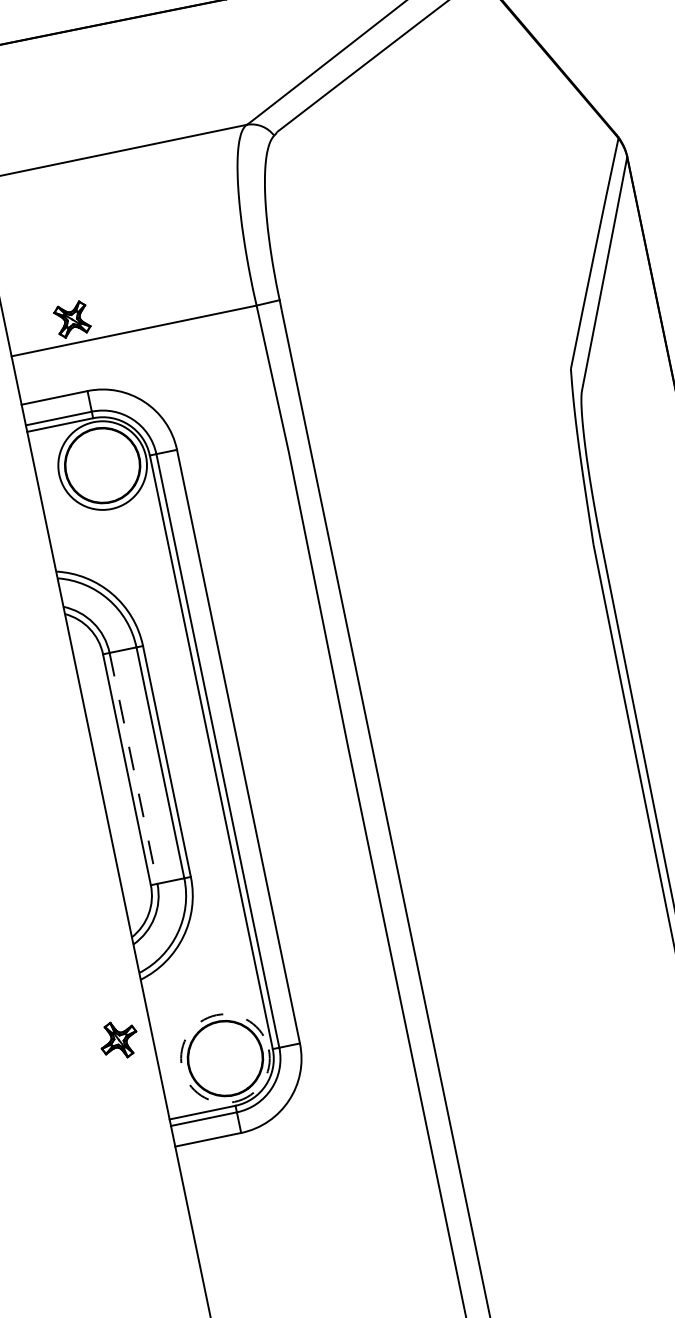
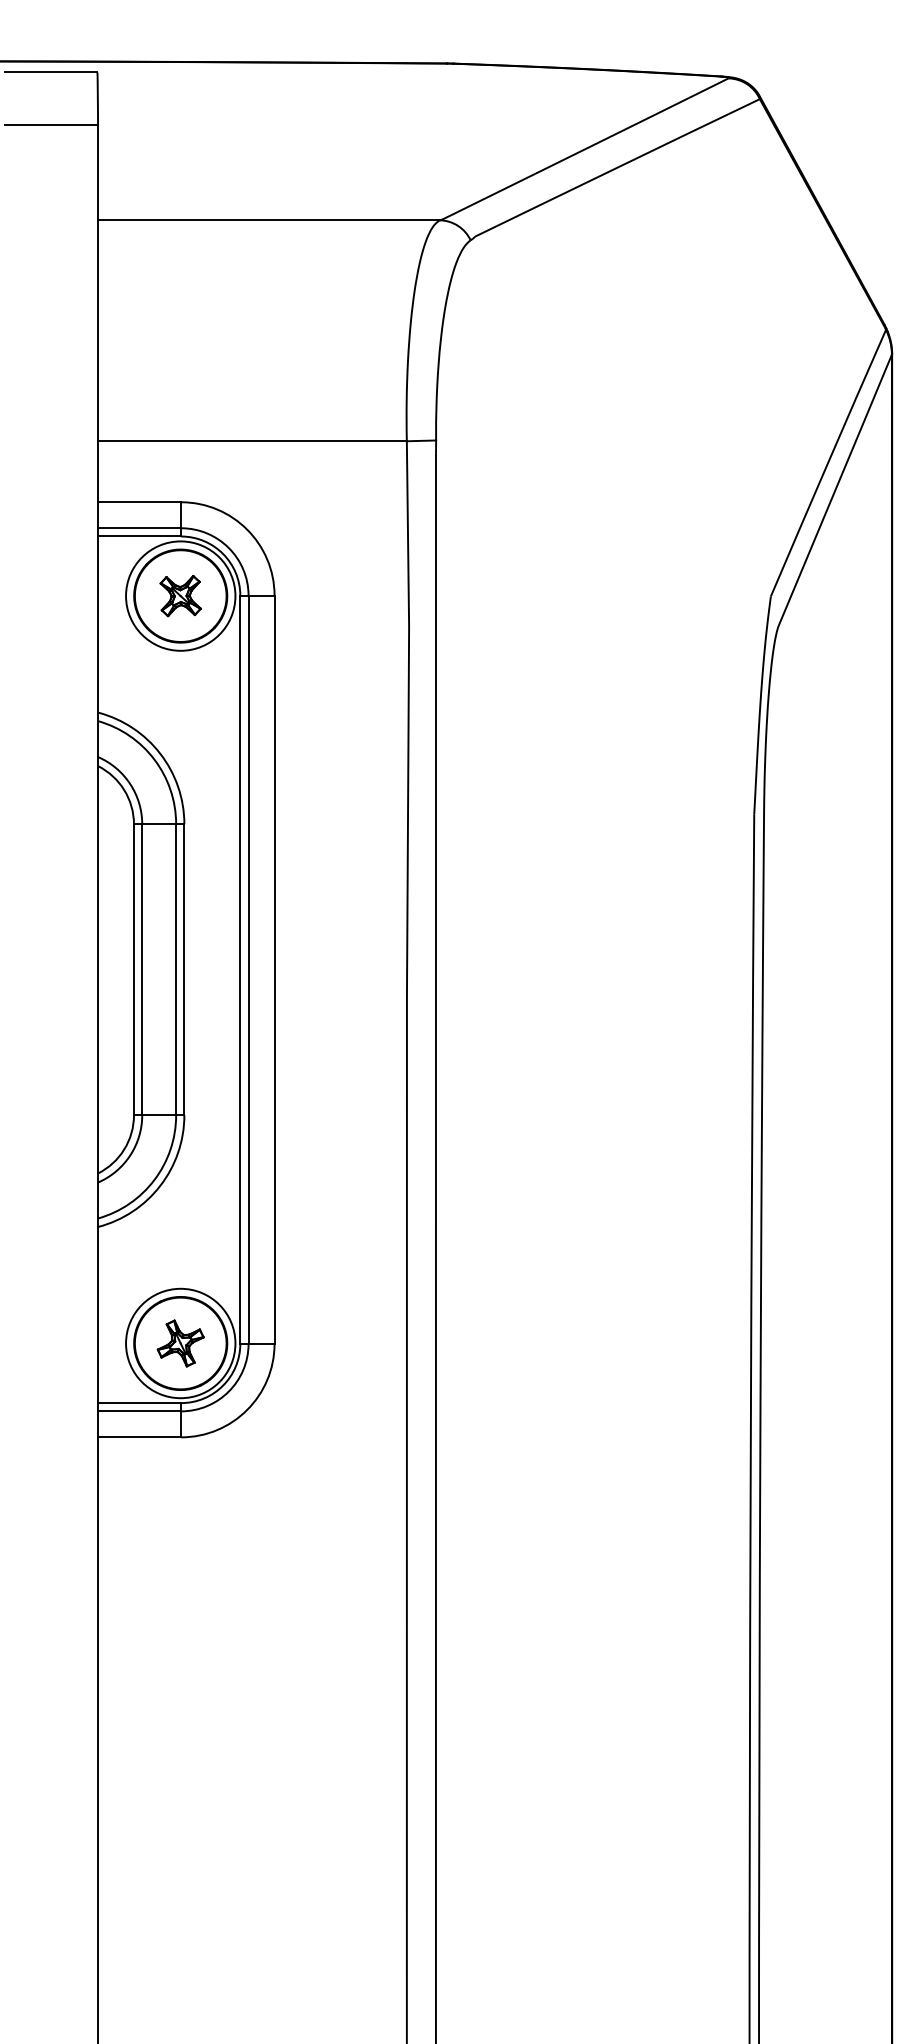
part: (72, 319) -> (180, 596), moved
line: (133, 768) -> (142, 969), dashed -> solid
part: (118, 1040) -> (180, 1343), moved
circle: (225, 1058) -> (180, 1343), dashed -> solid

